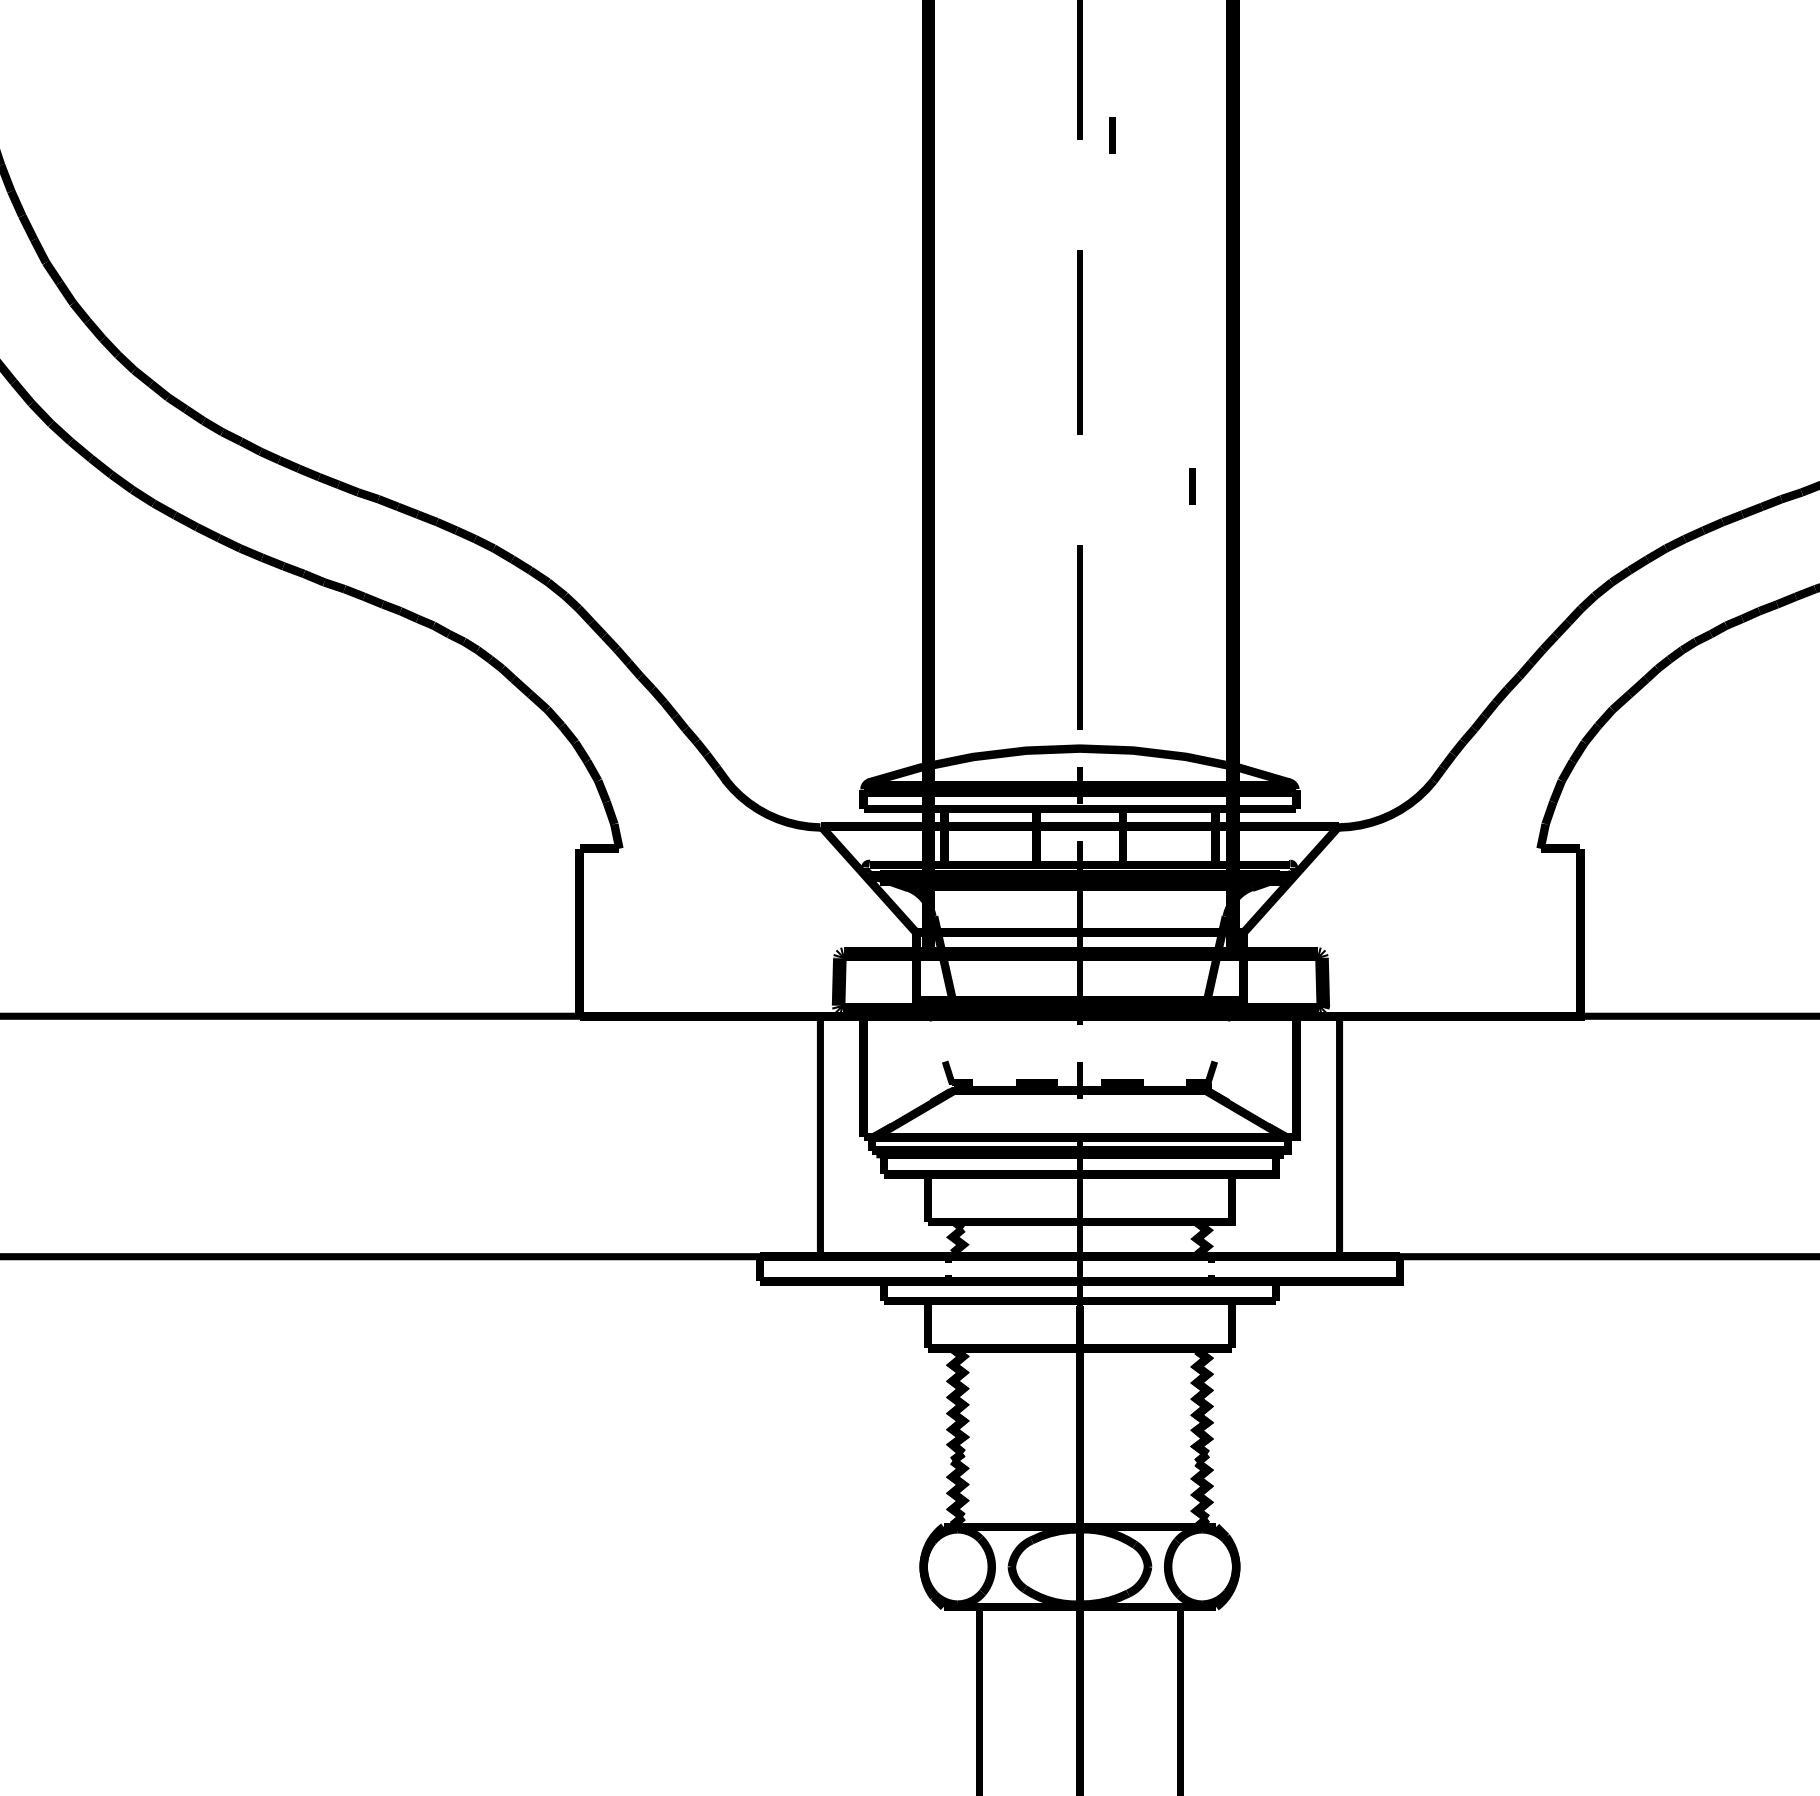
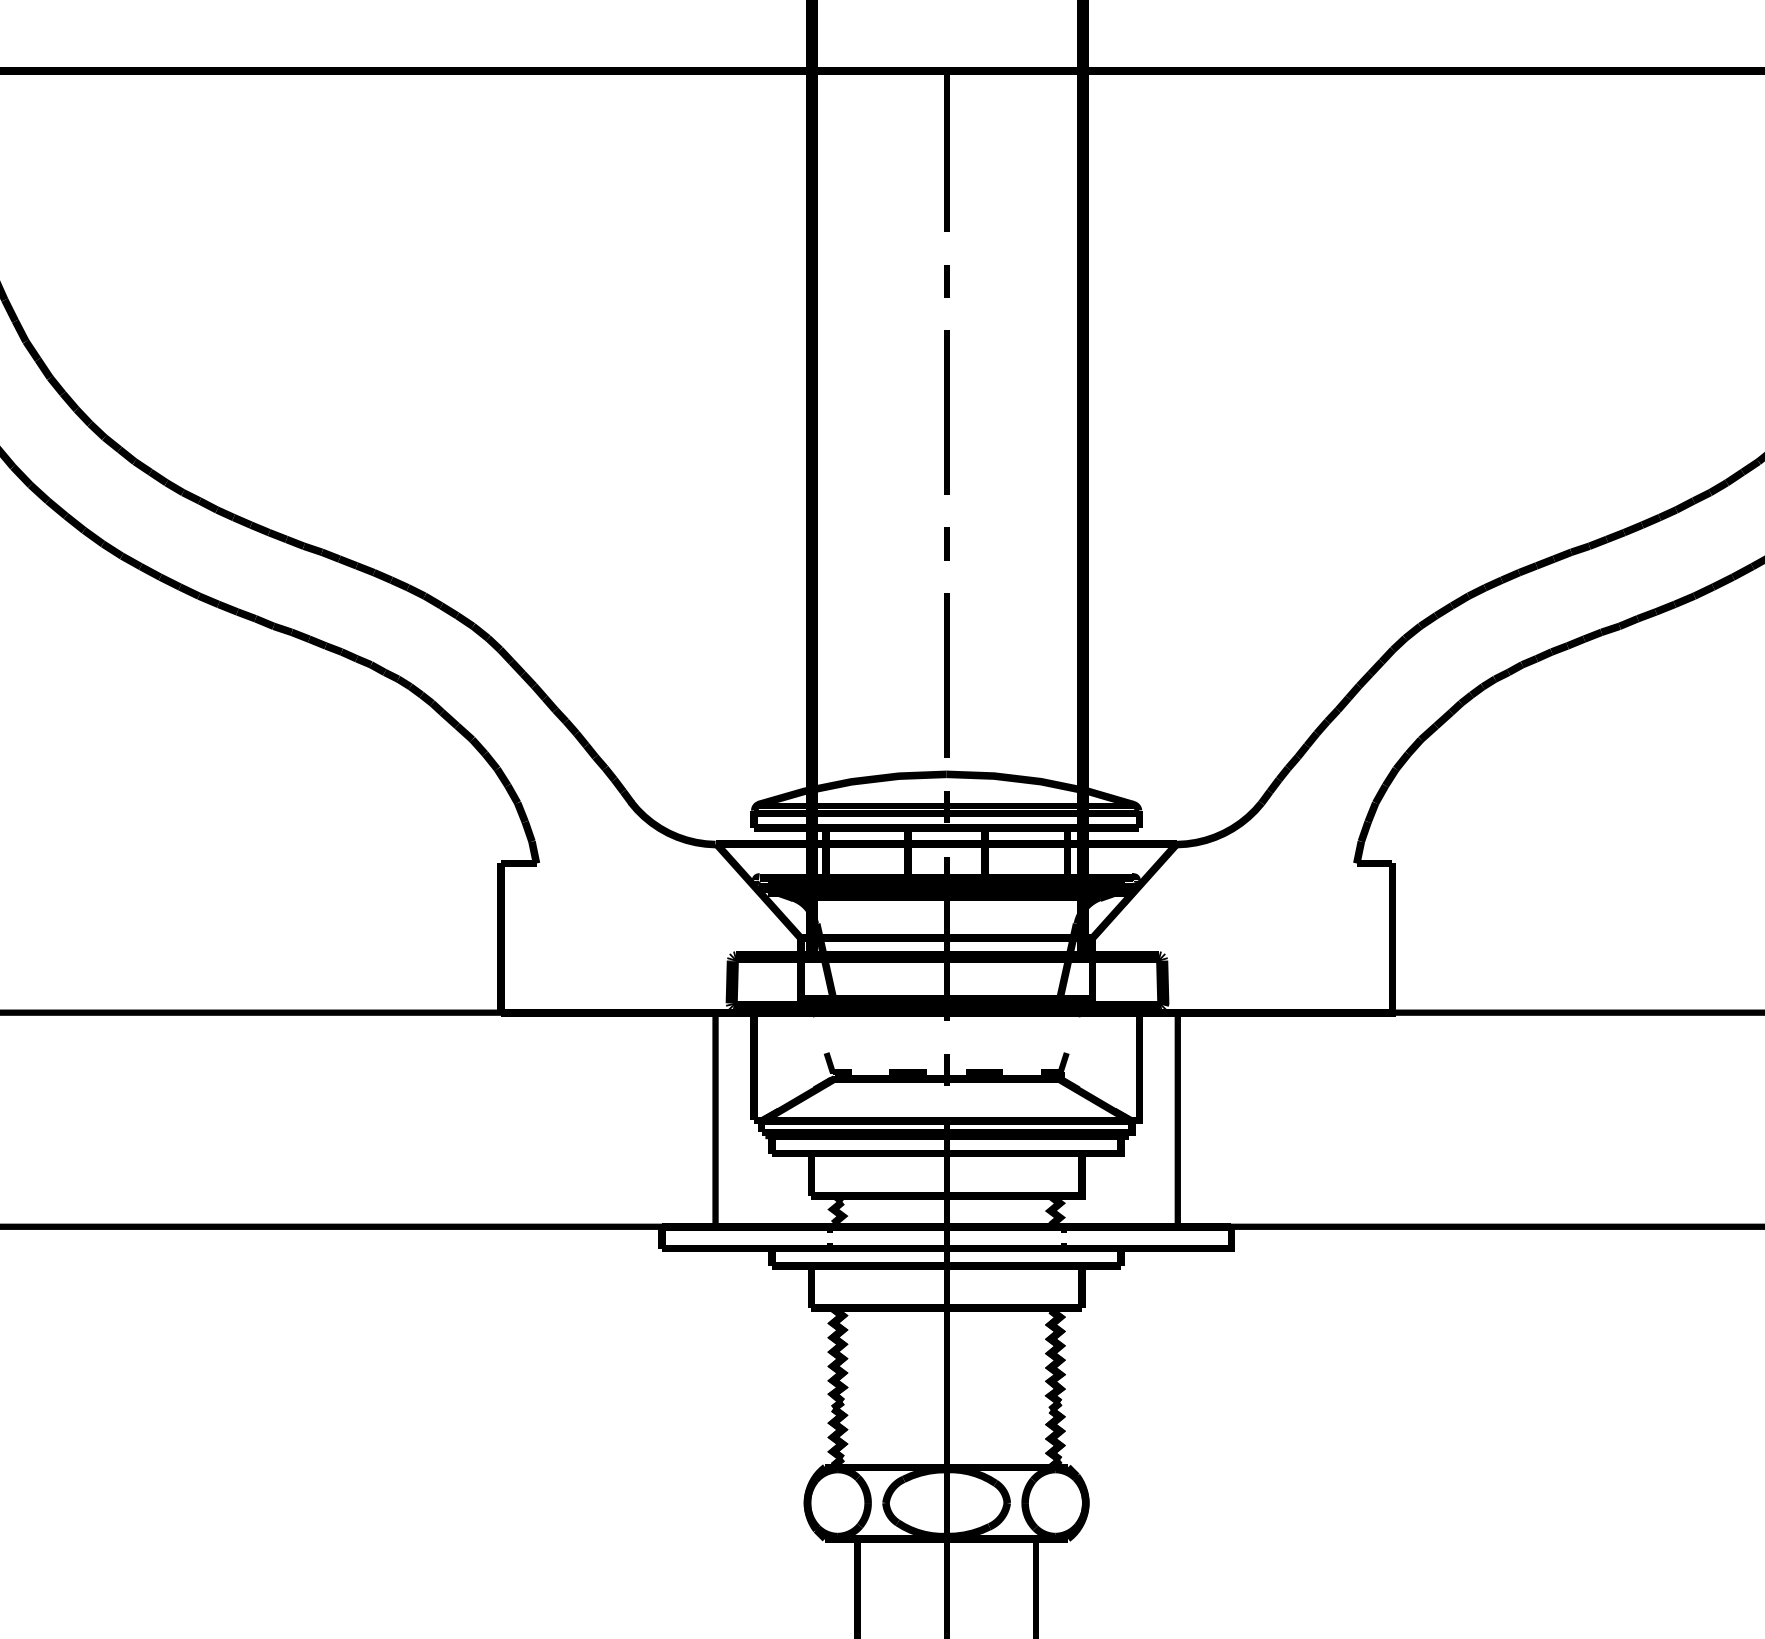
line: (1112, 135) -> (946, 281), moved
line: (1192, 486) -> (946, 543), moved

